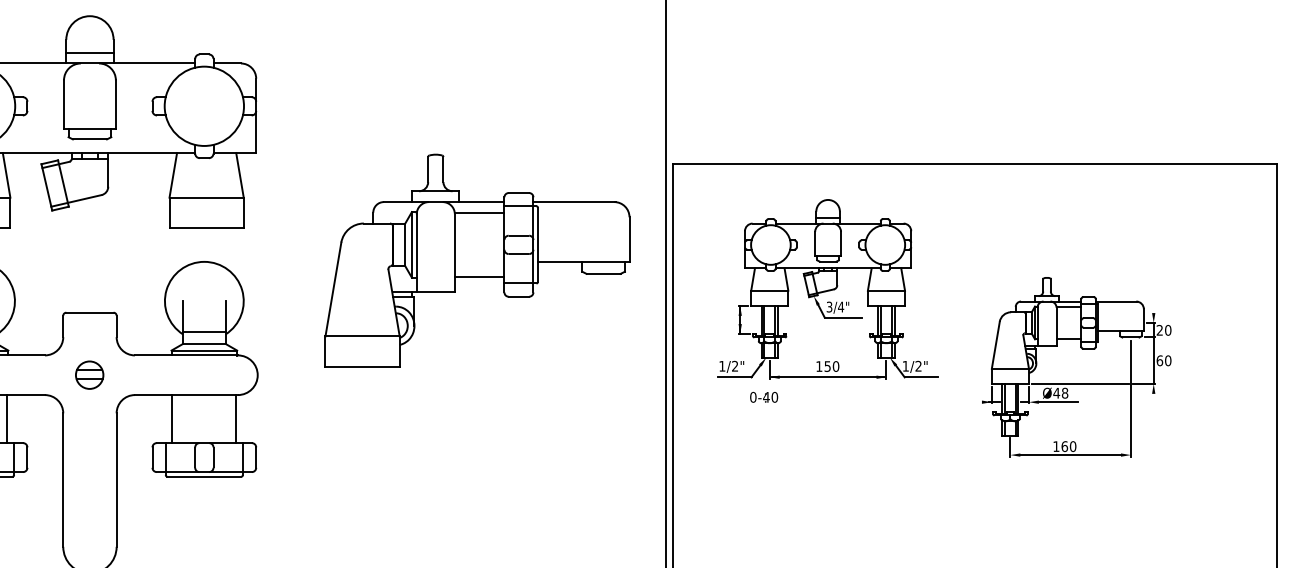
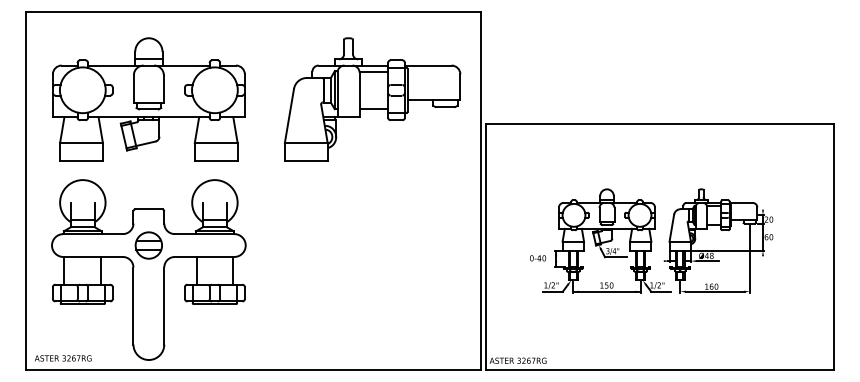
part: (477, 260) -> (372, 99), moved
part: (827, 288) -> (606, 240), moved
part: (89, 375) -> (148, 245), size x1.67

